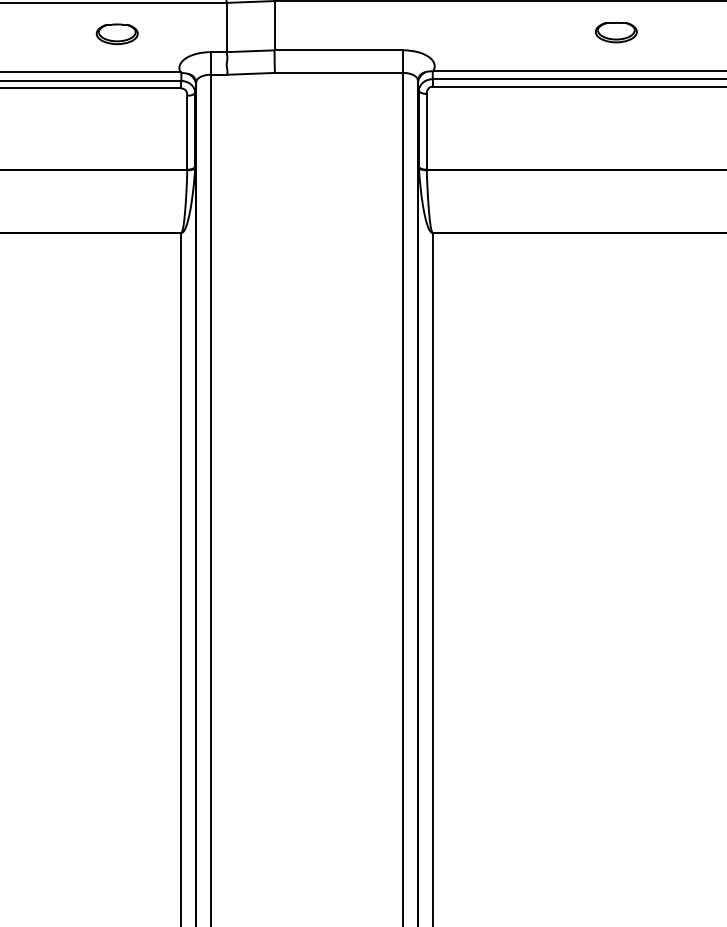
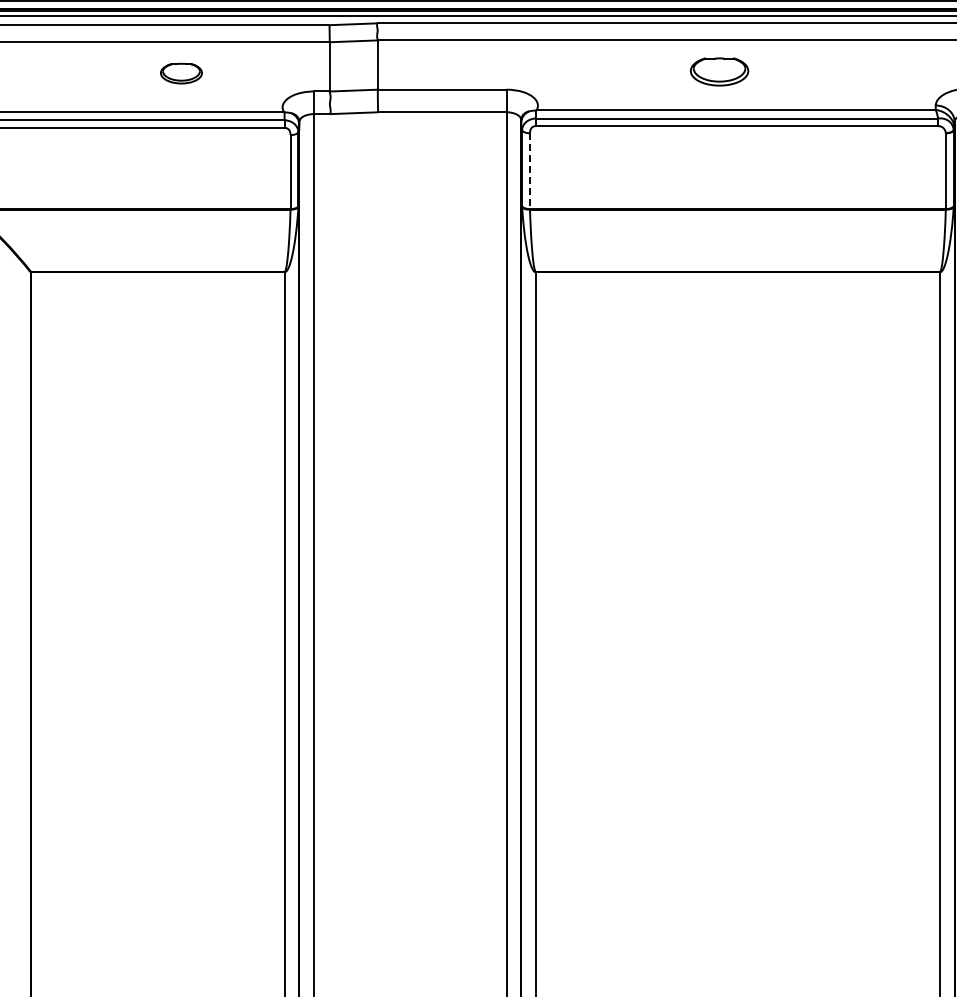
part: (616, 32) -> (719, 71), size x1.4
part: (117, 34) -> (181, 73), moved
line: (427, 132) -> (530, 171), solid -> dashed

